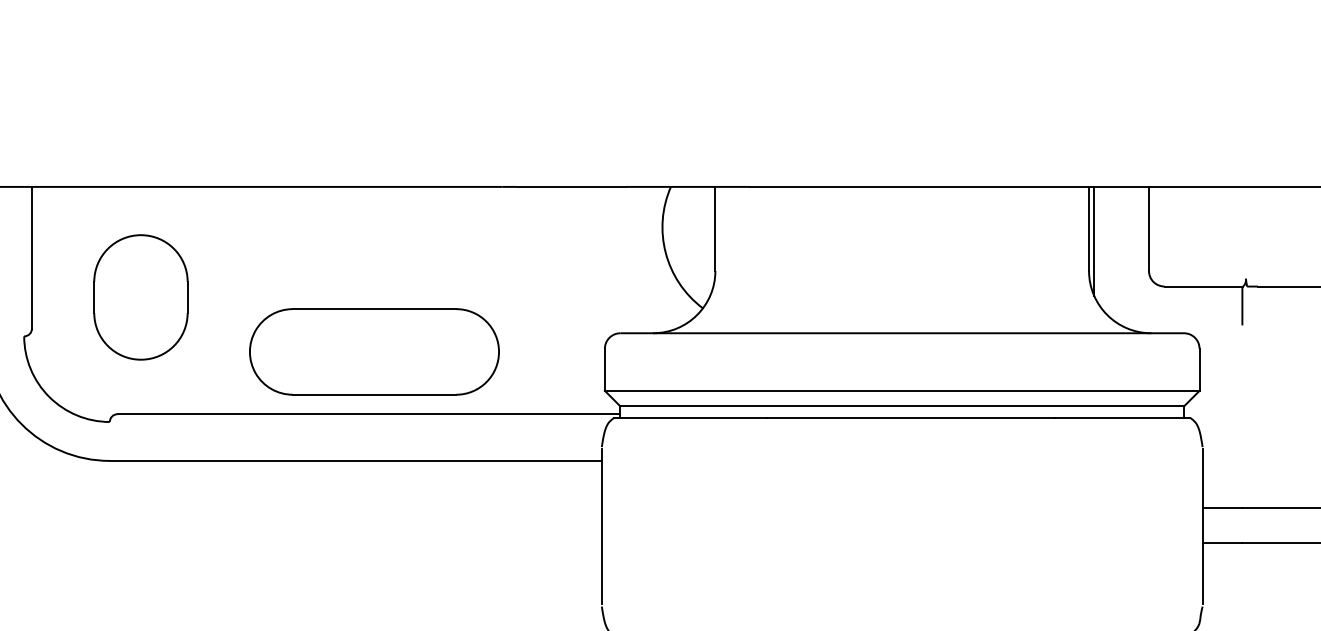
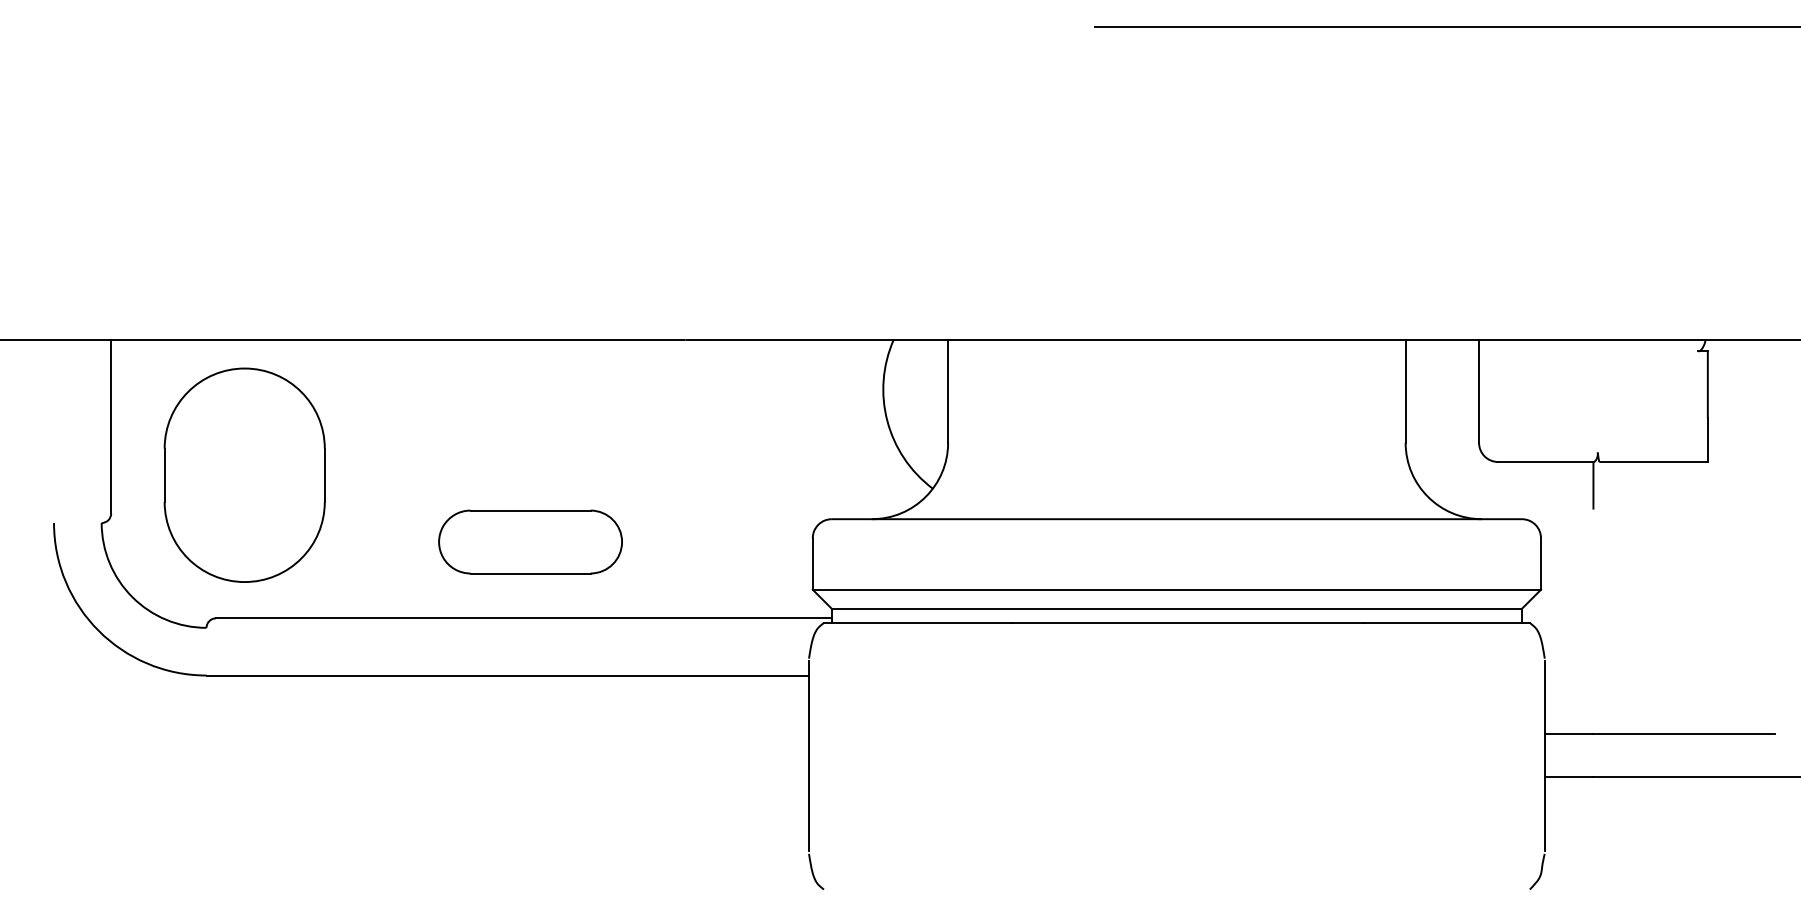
line: (1094, 242) -> (1412, 407), removed
part: (140, 297) -> (244, 475), size x1.4
part: (374, 351) -> (530, 541), size x0.6

